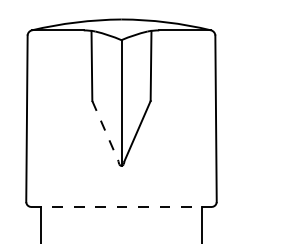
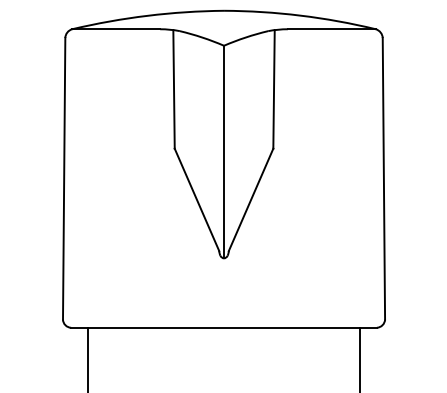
line: (105, 131) -> (196, 200), dashed -> solid
line: (121, 206) -> (224, 327), dashed -> solid

